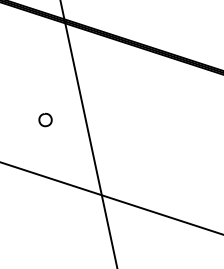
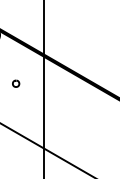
part: (46, 119) -> (16, 83), moved

